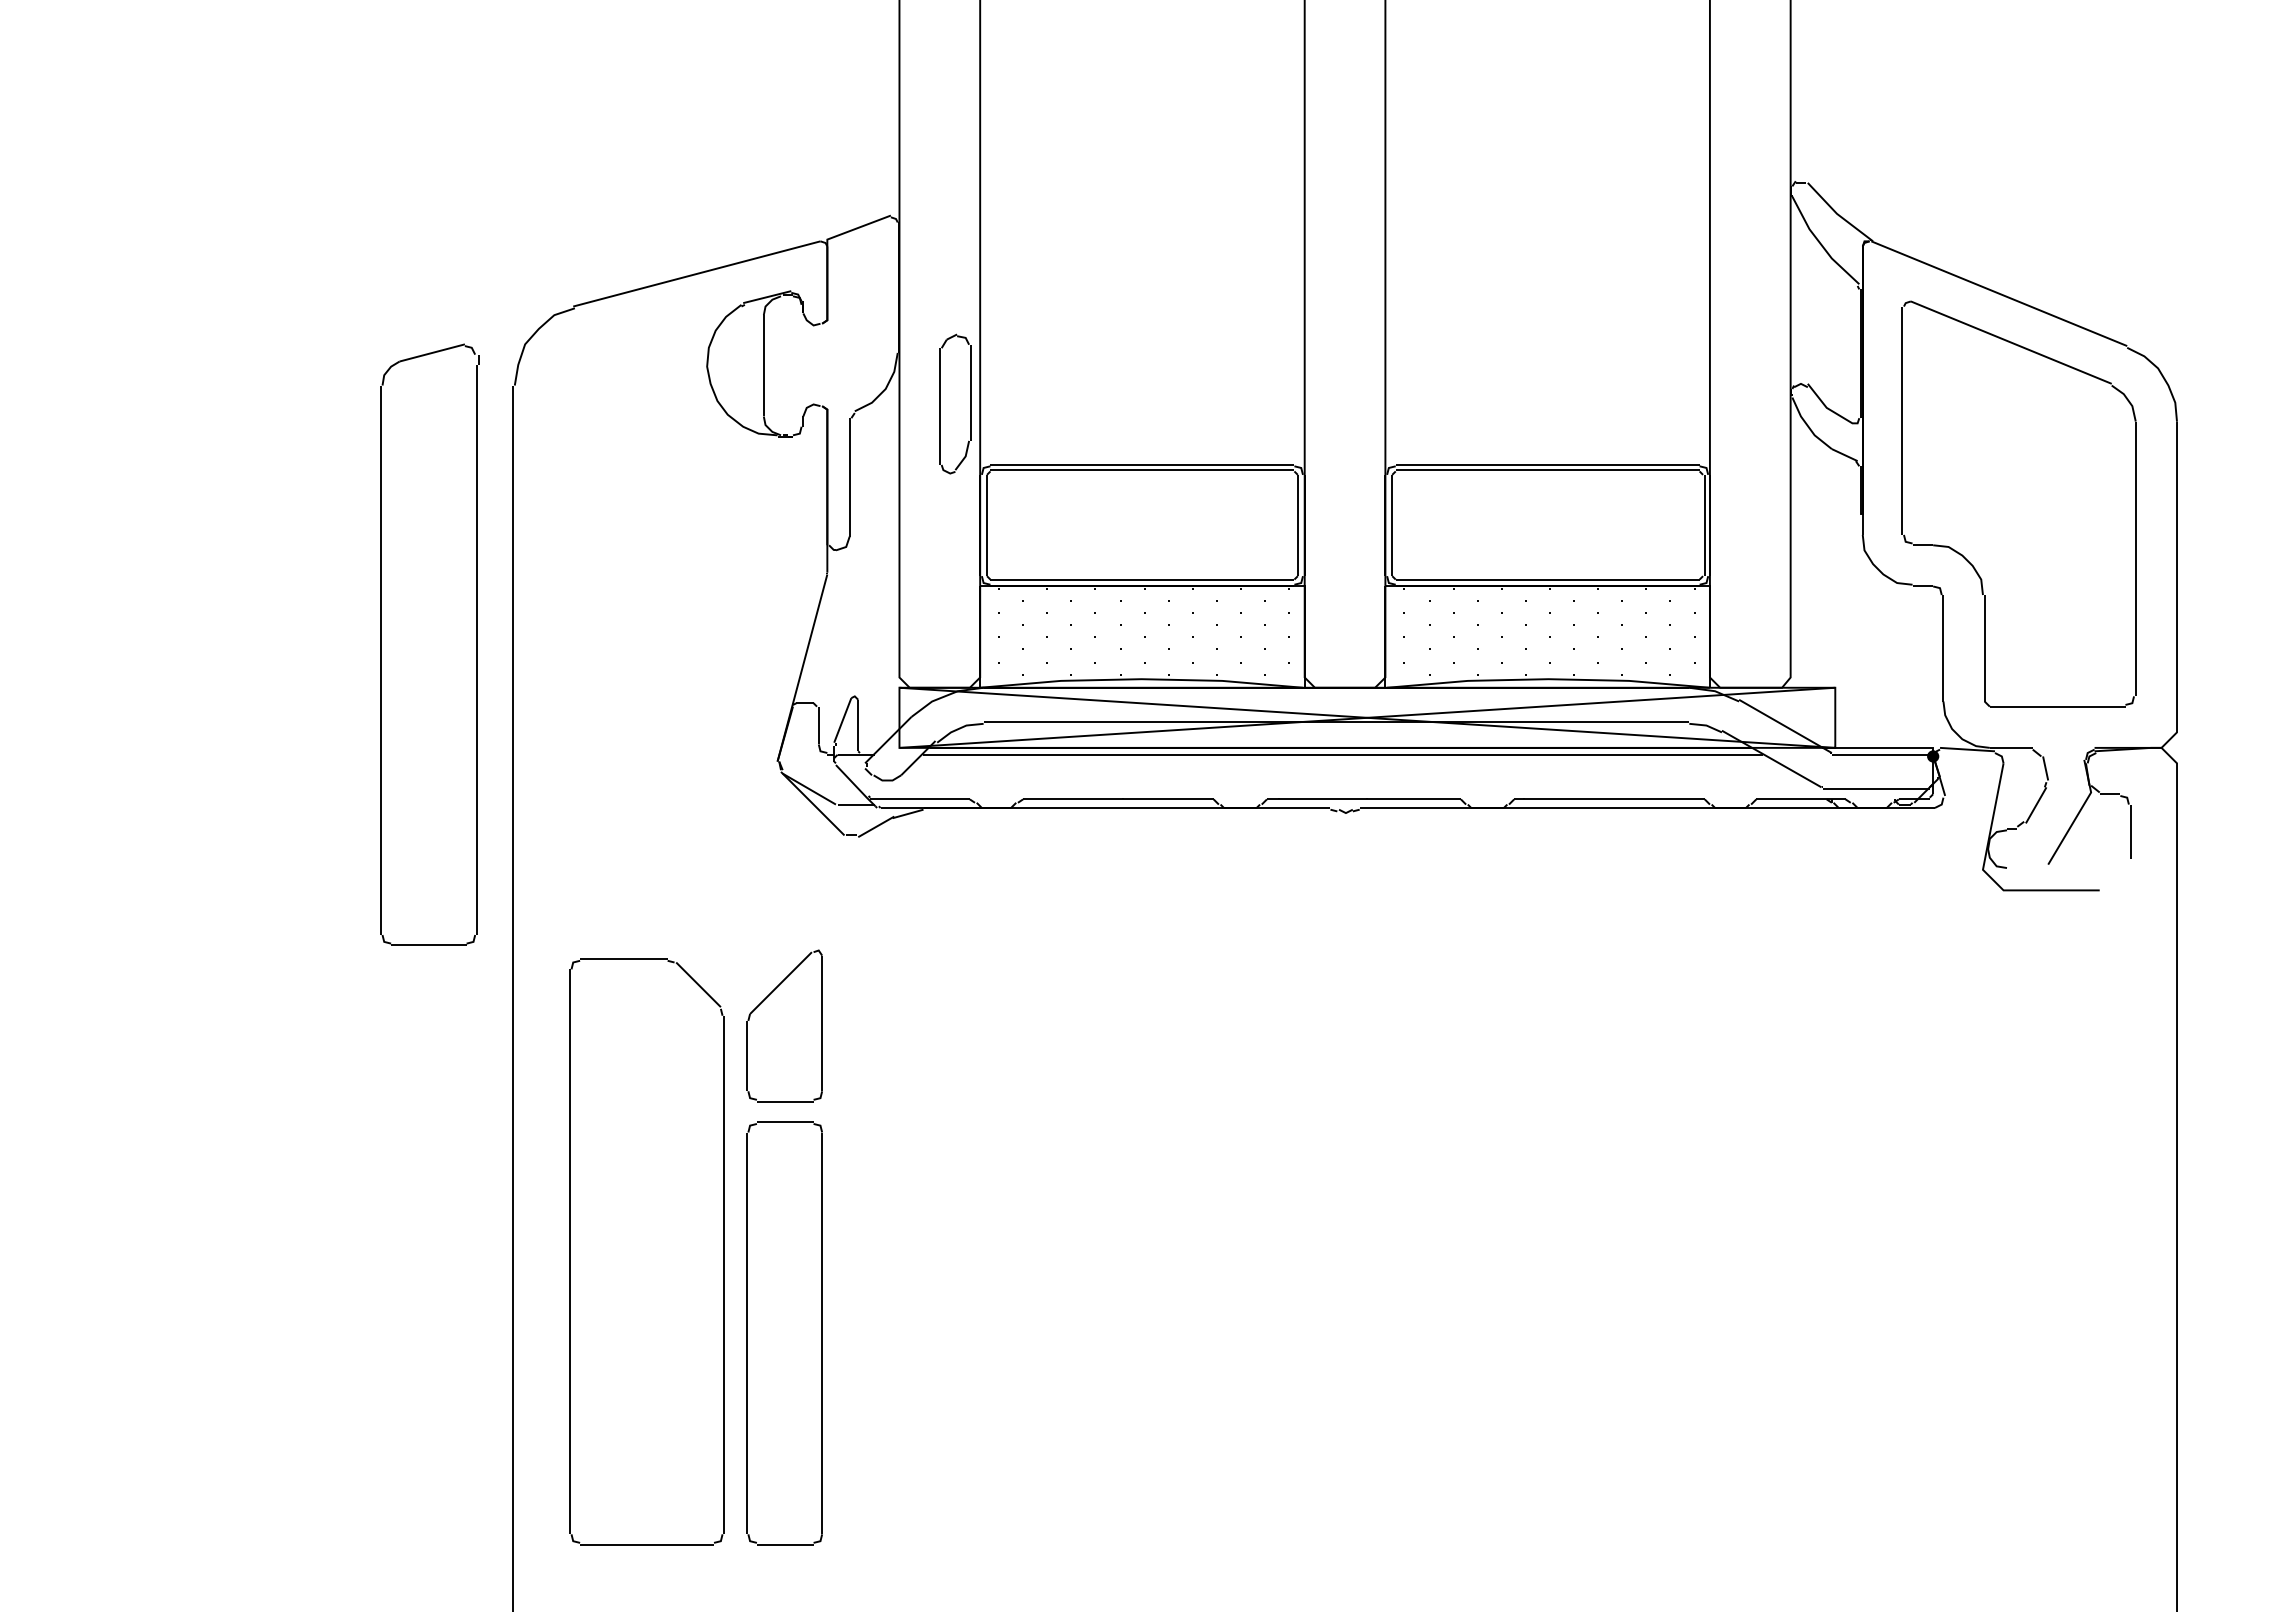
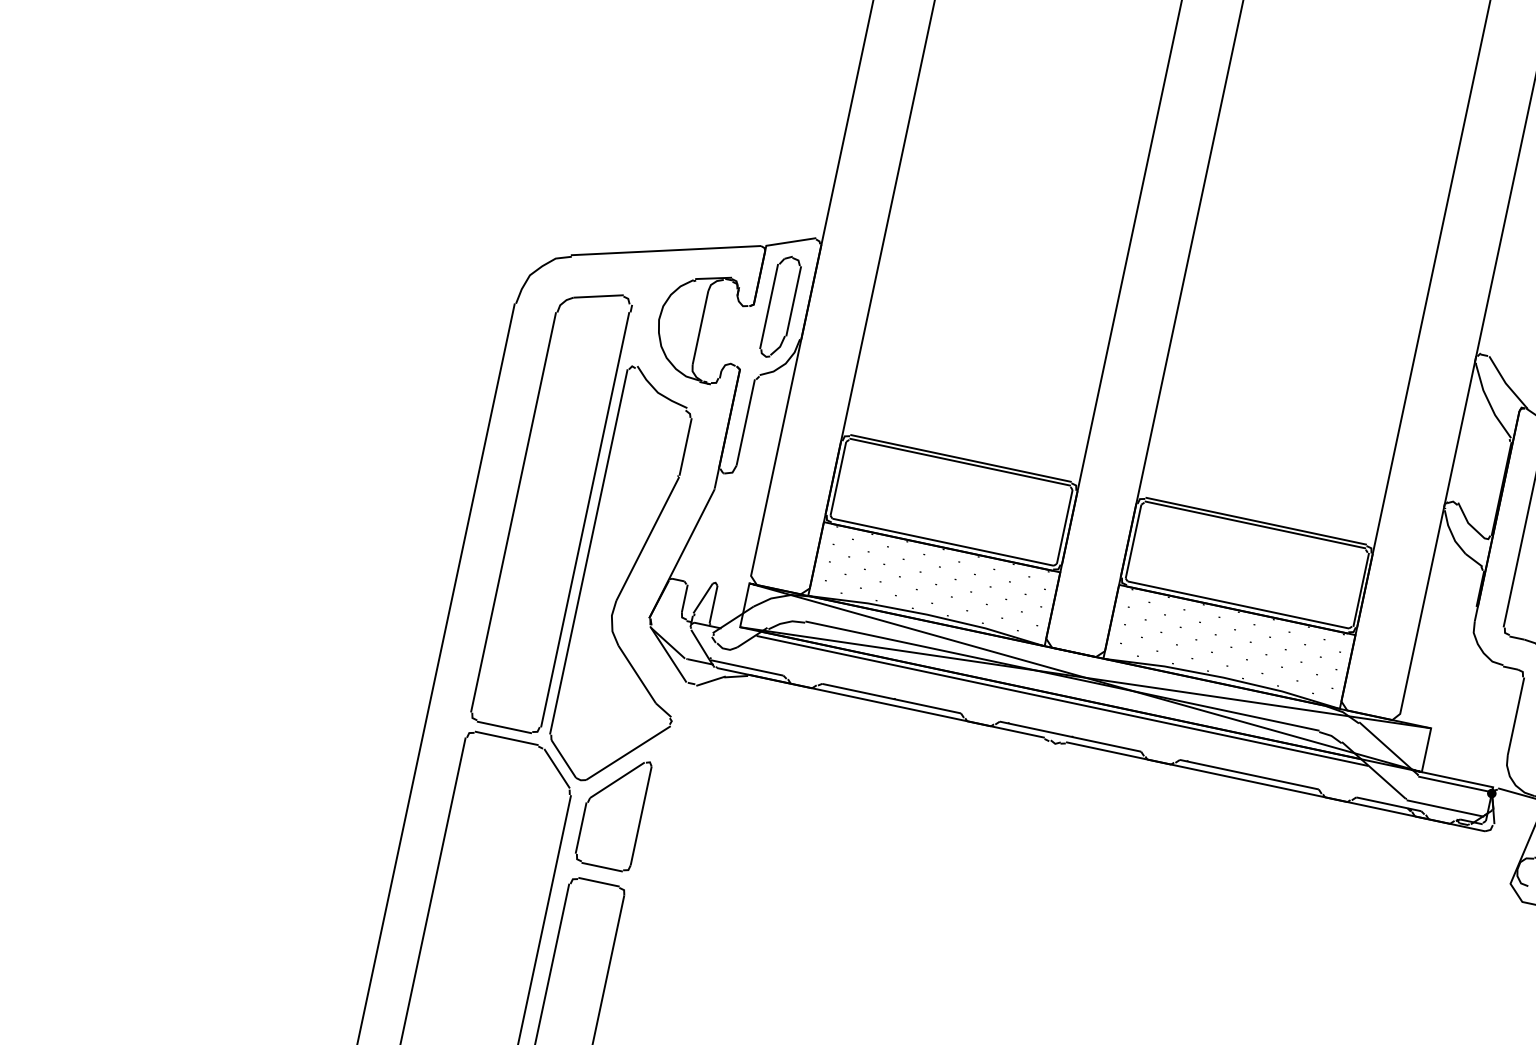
part: (955, 403) -> (780, 306), moved
part: (476, 644) -> (585, 515), moved
part: (741, 707) -> (631, 573), added

